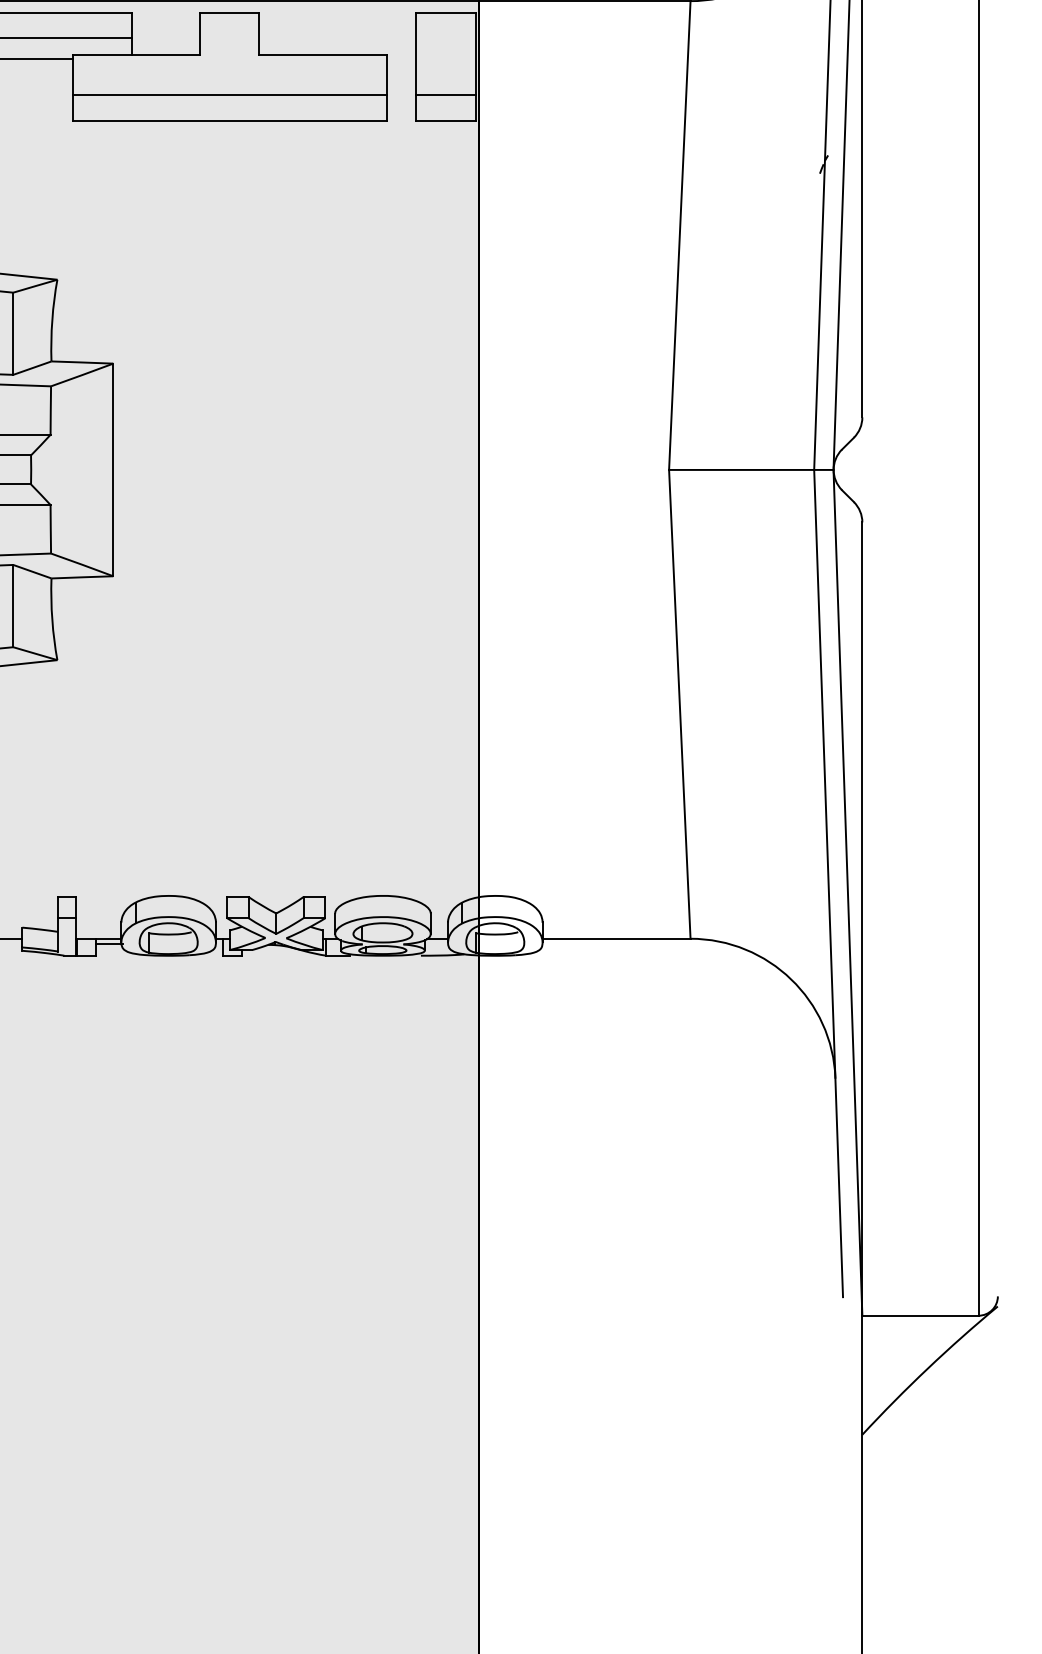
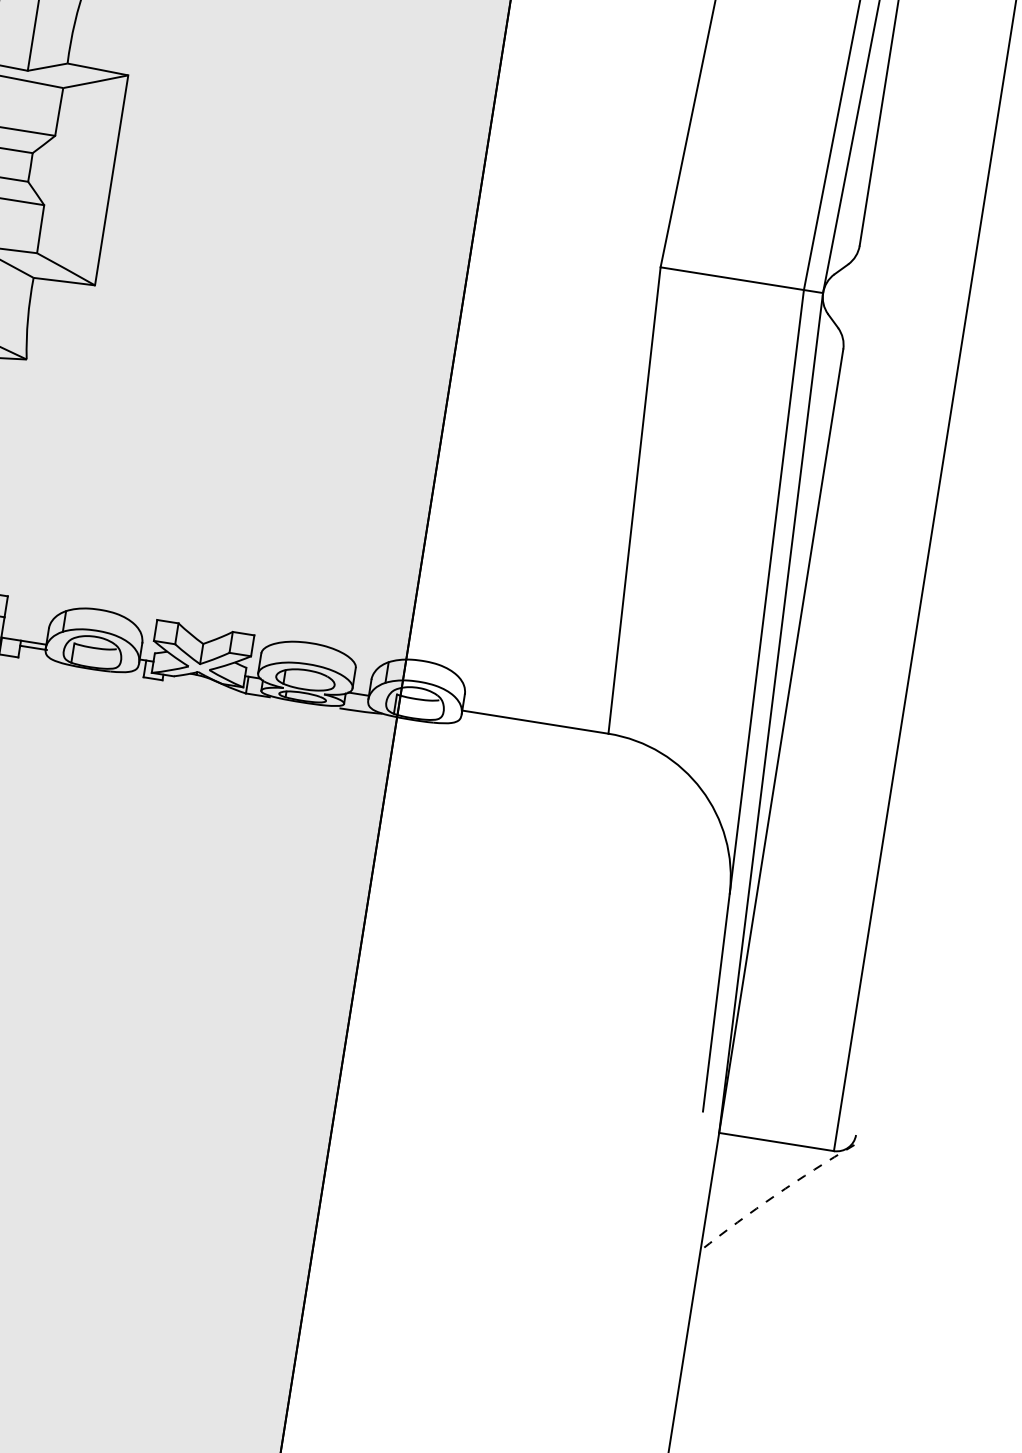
arc: (927, 1368) -> (775, 1195), solid -> dashed

